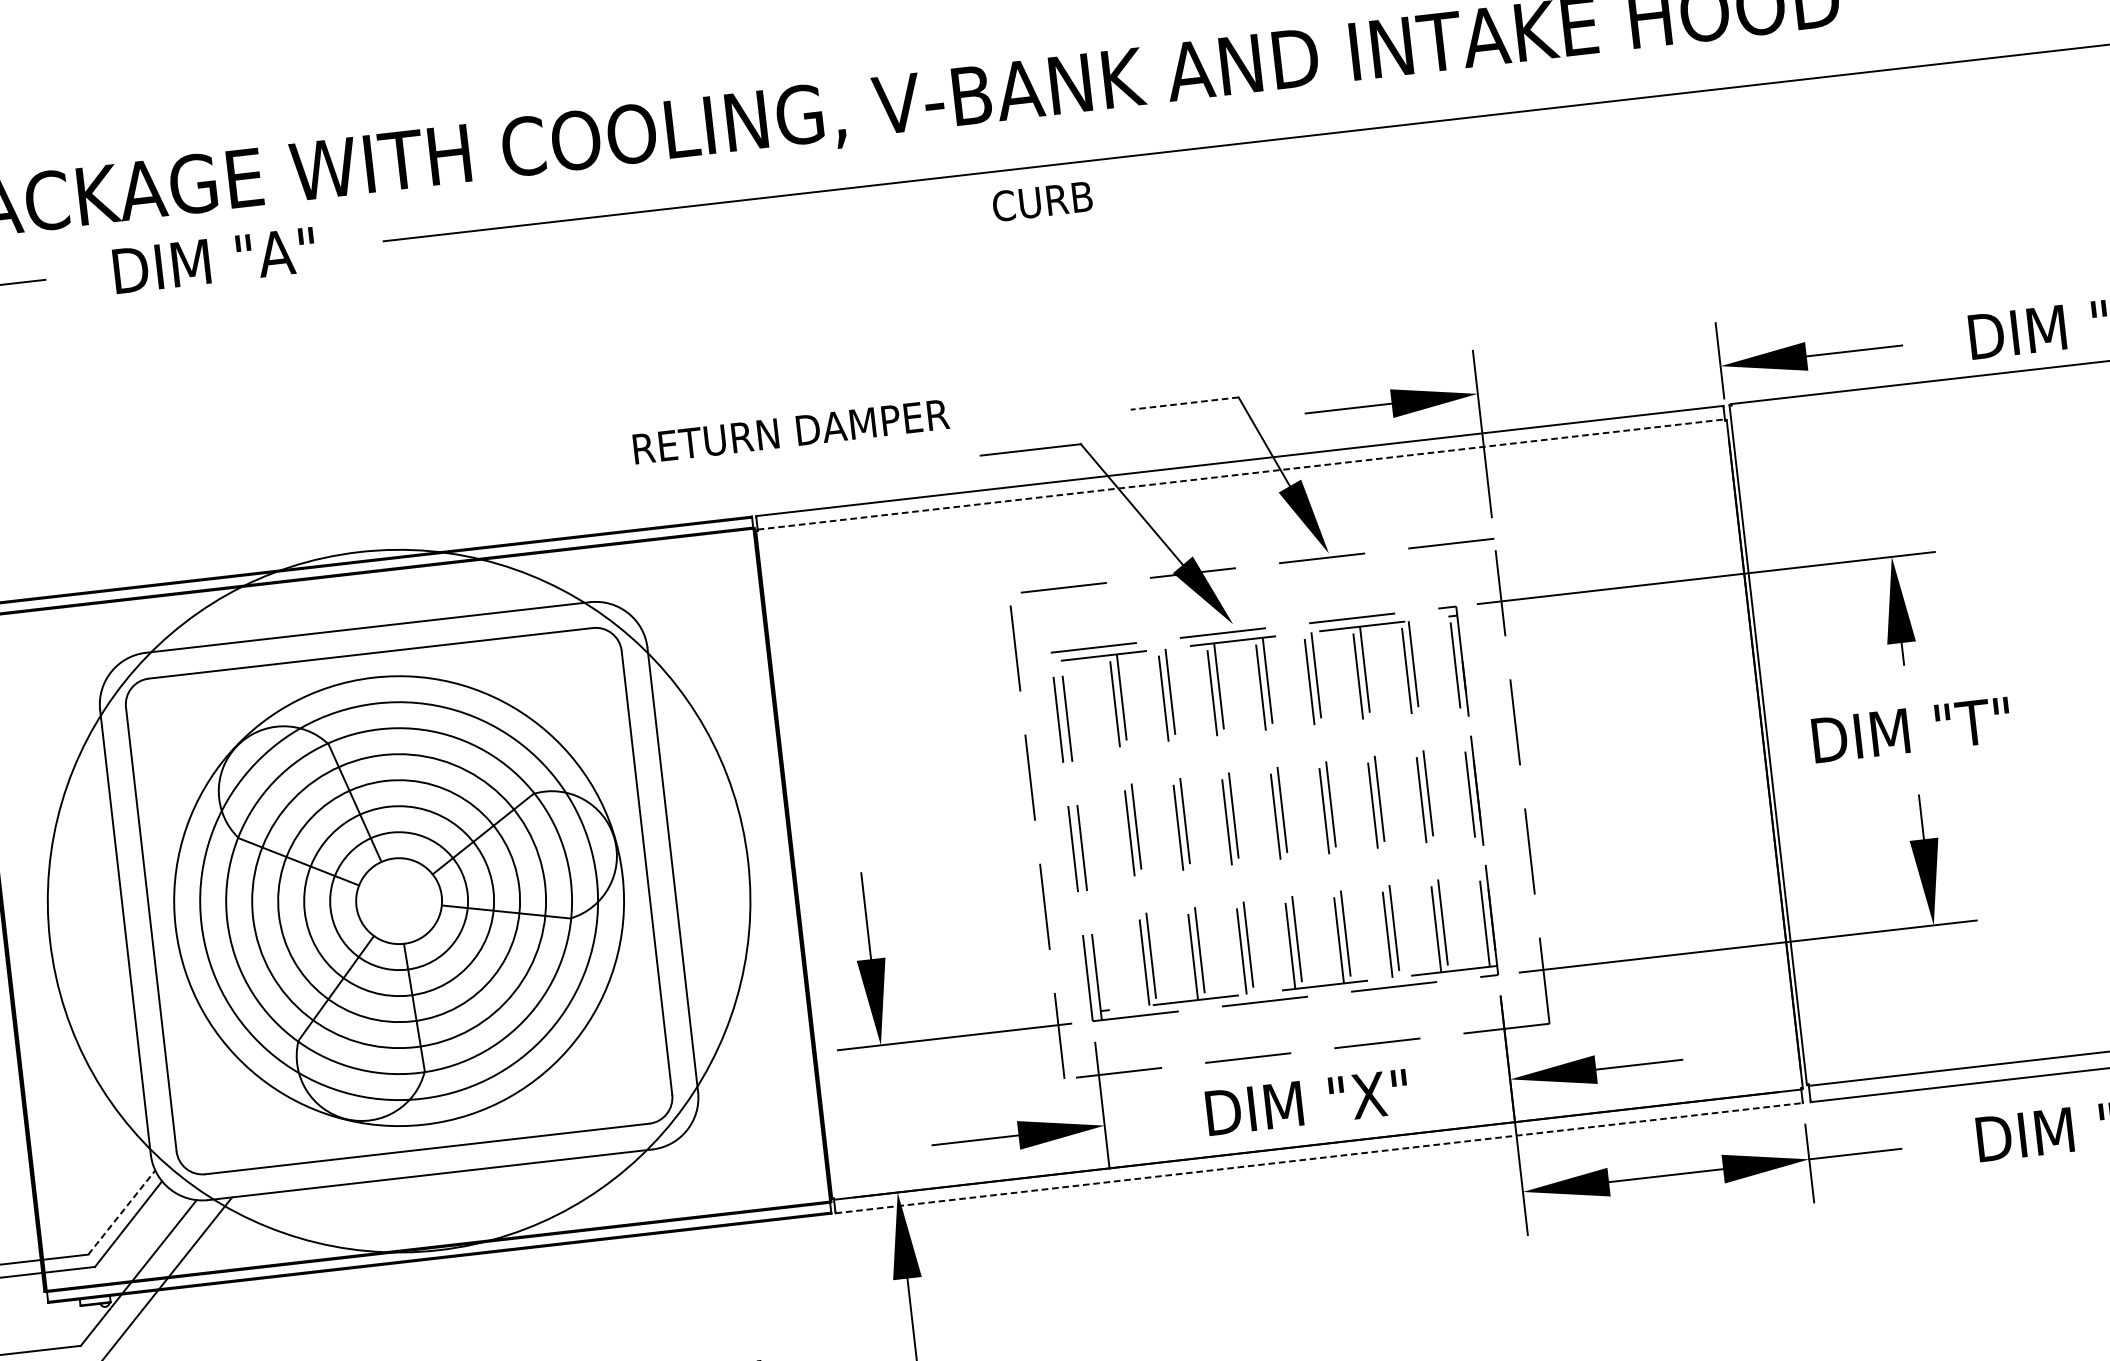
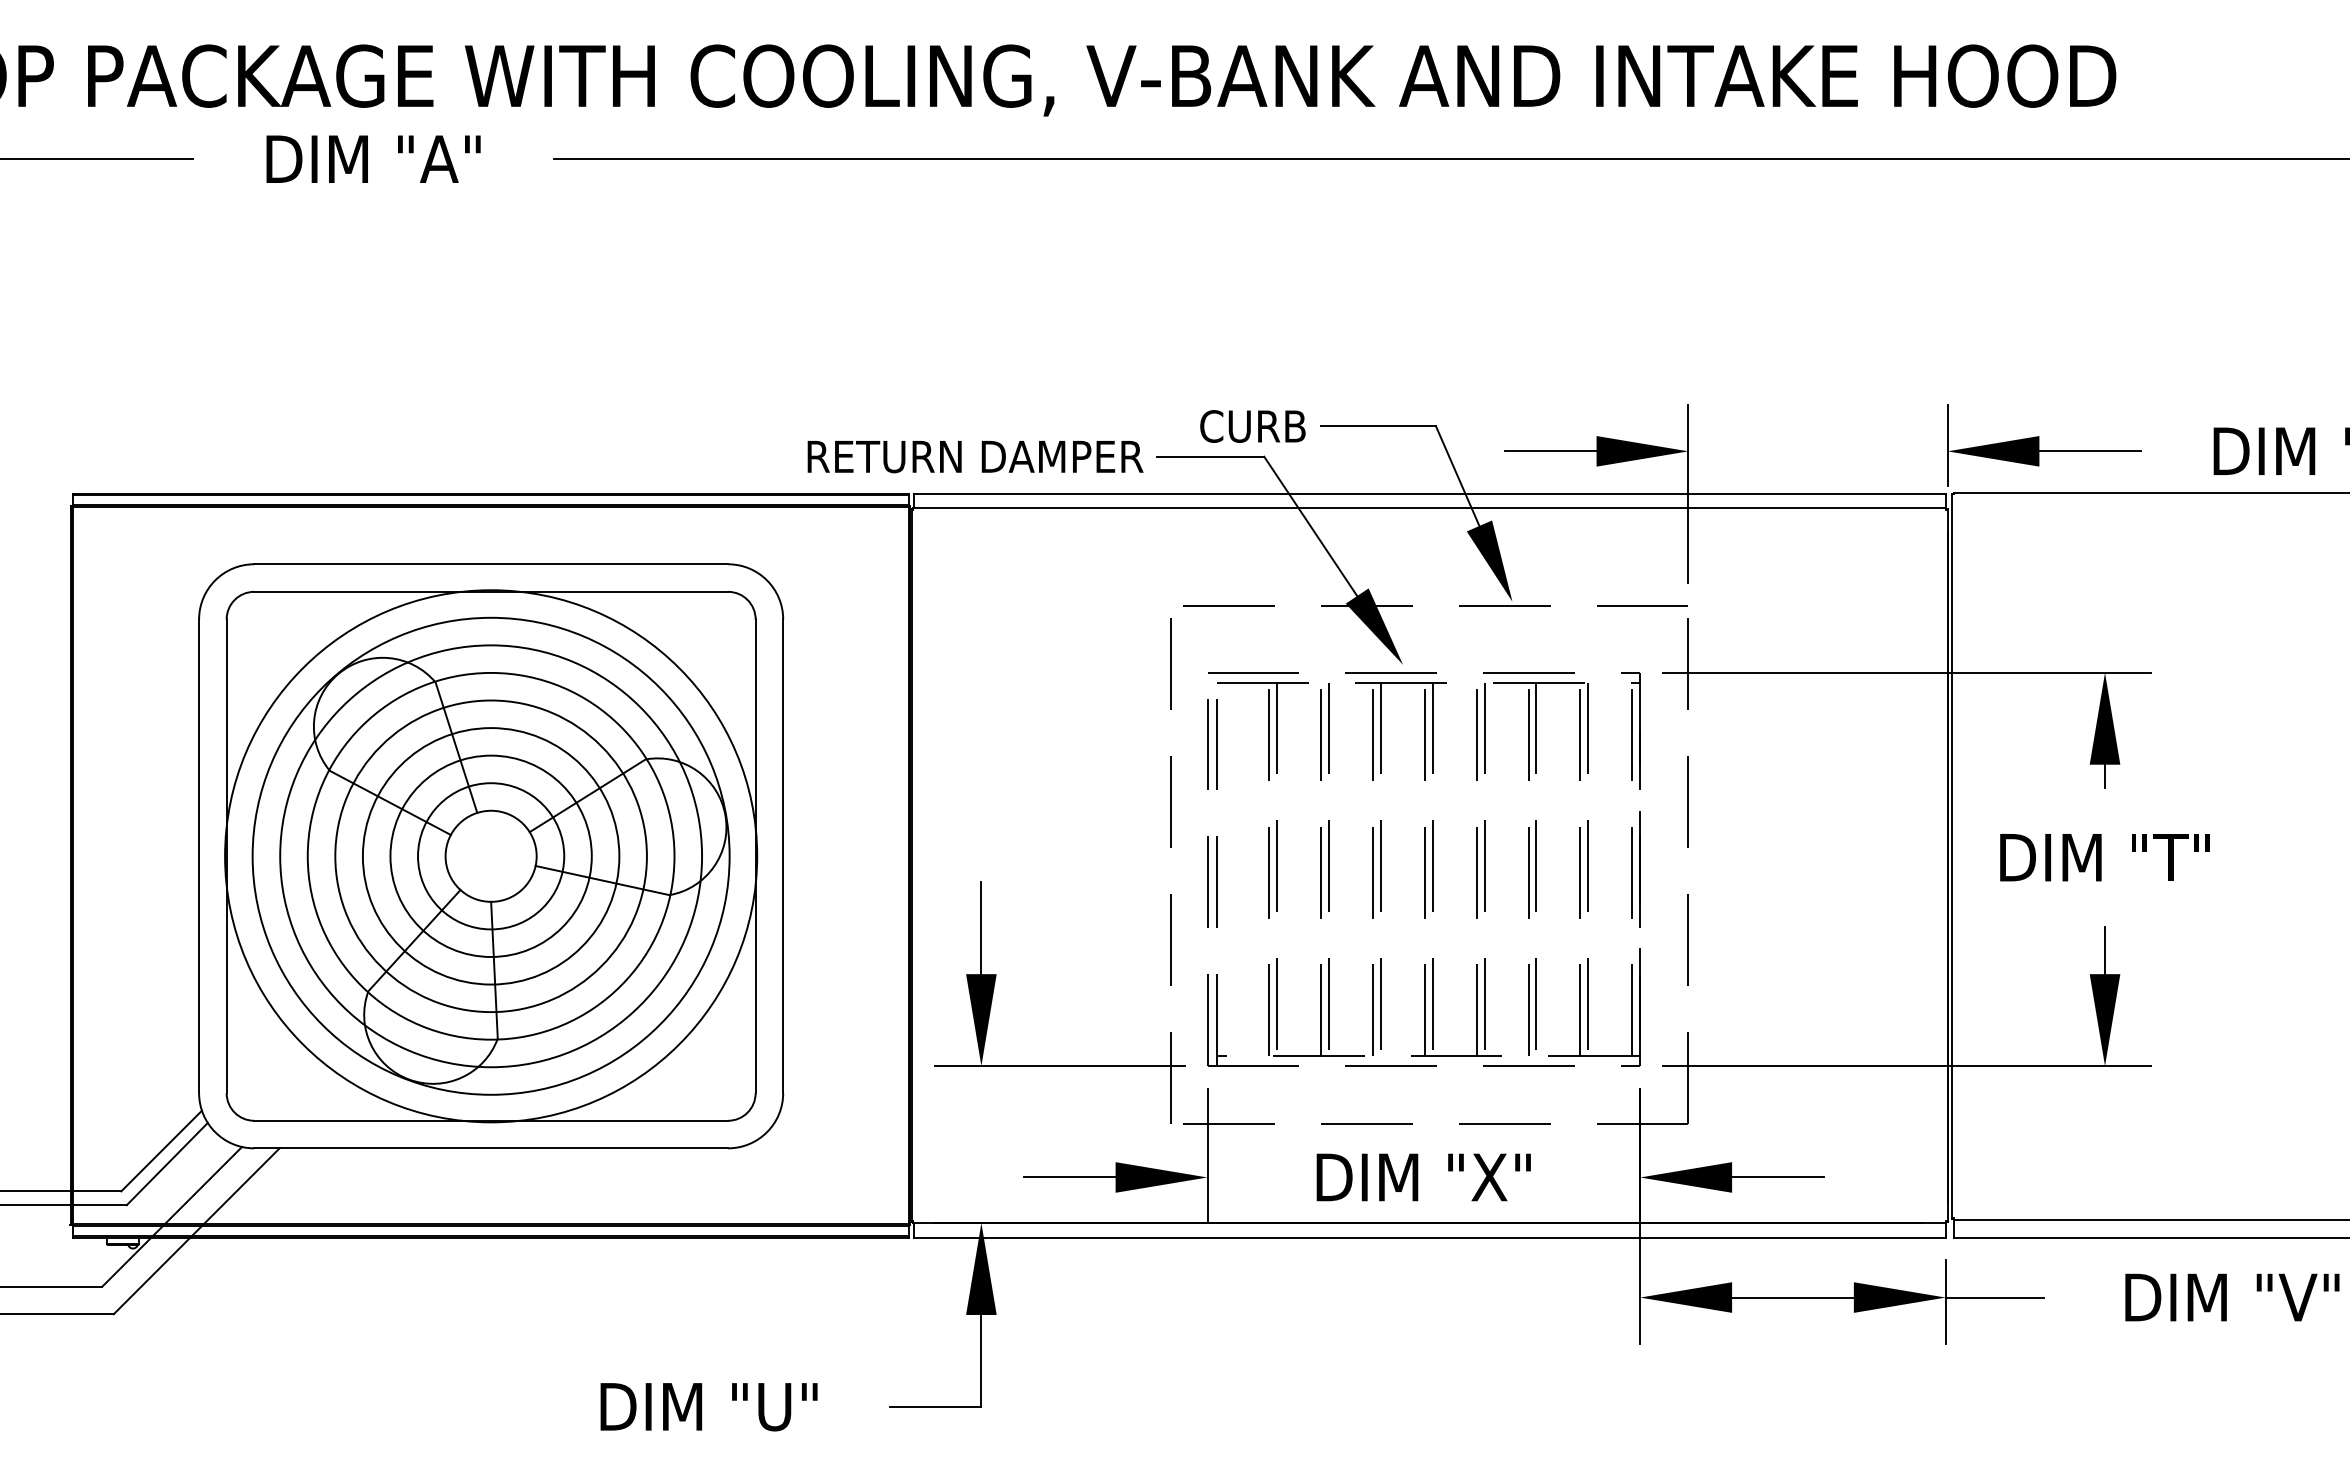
text: (1042, 201) -> (1252, 426), moved
line: (1184, 403) -> (1378, 426), dashed -> solid
text: (791, 432) -> (975, 457), moved
line: (1242, 474) -> (1430, 507), dashed -> solid
circle: (399, 901) -> (491, 856), size x0.71
line: (1320, 1158) -> (1430, 1237), dashed -> solid
line: (121, 1212) -> (161, 1150), dashed -> solid

